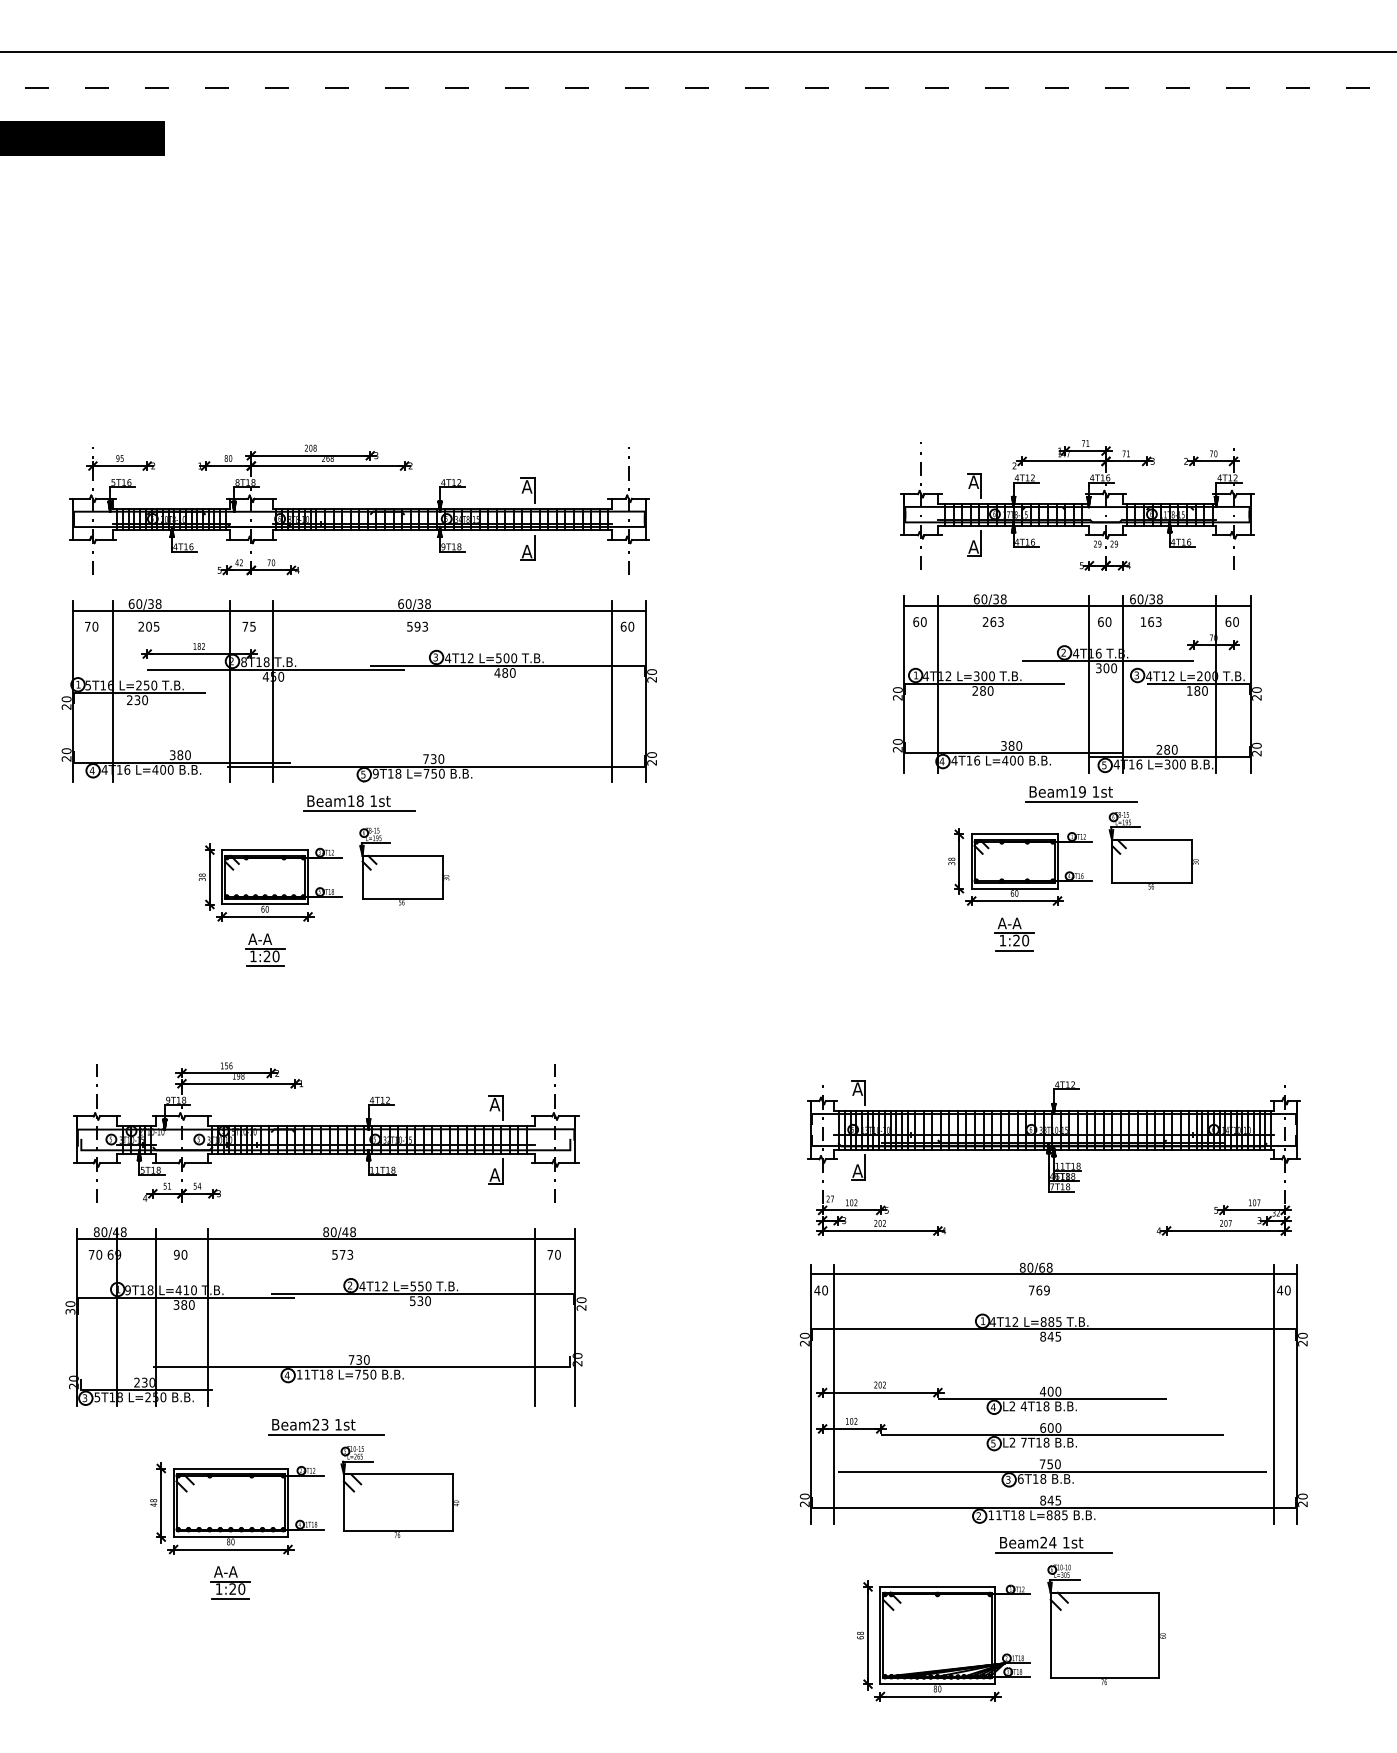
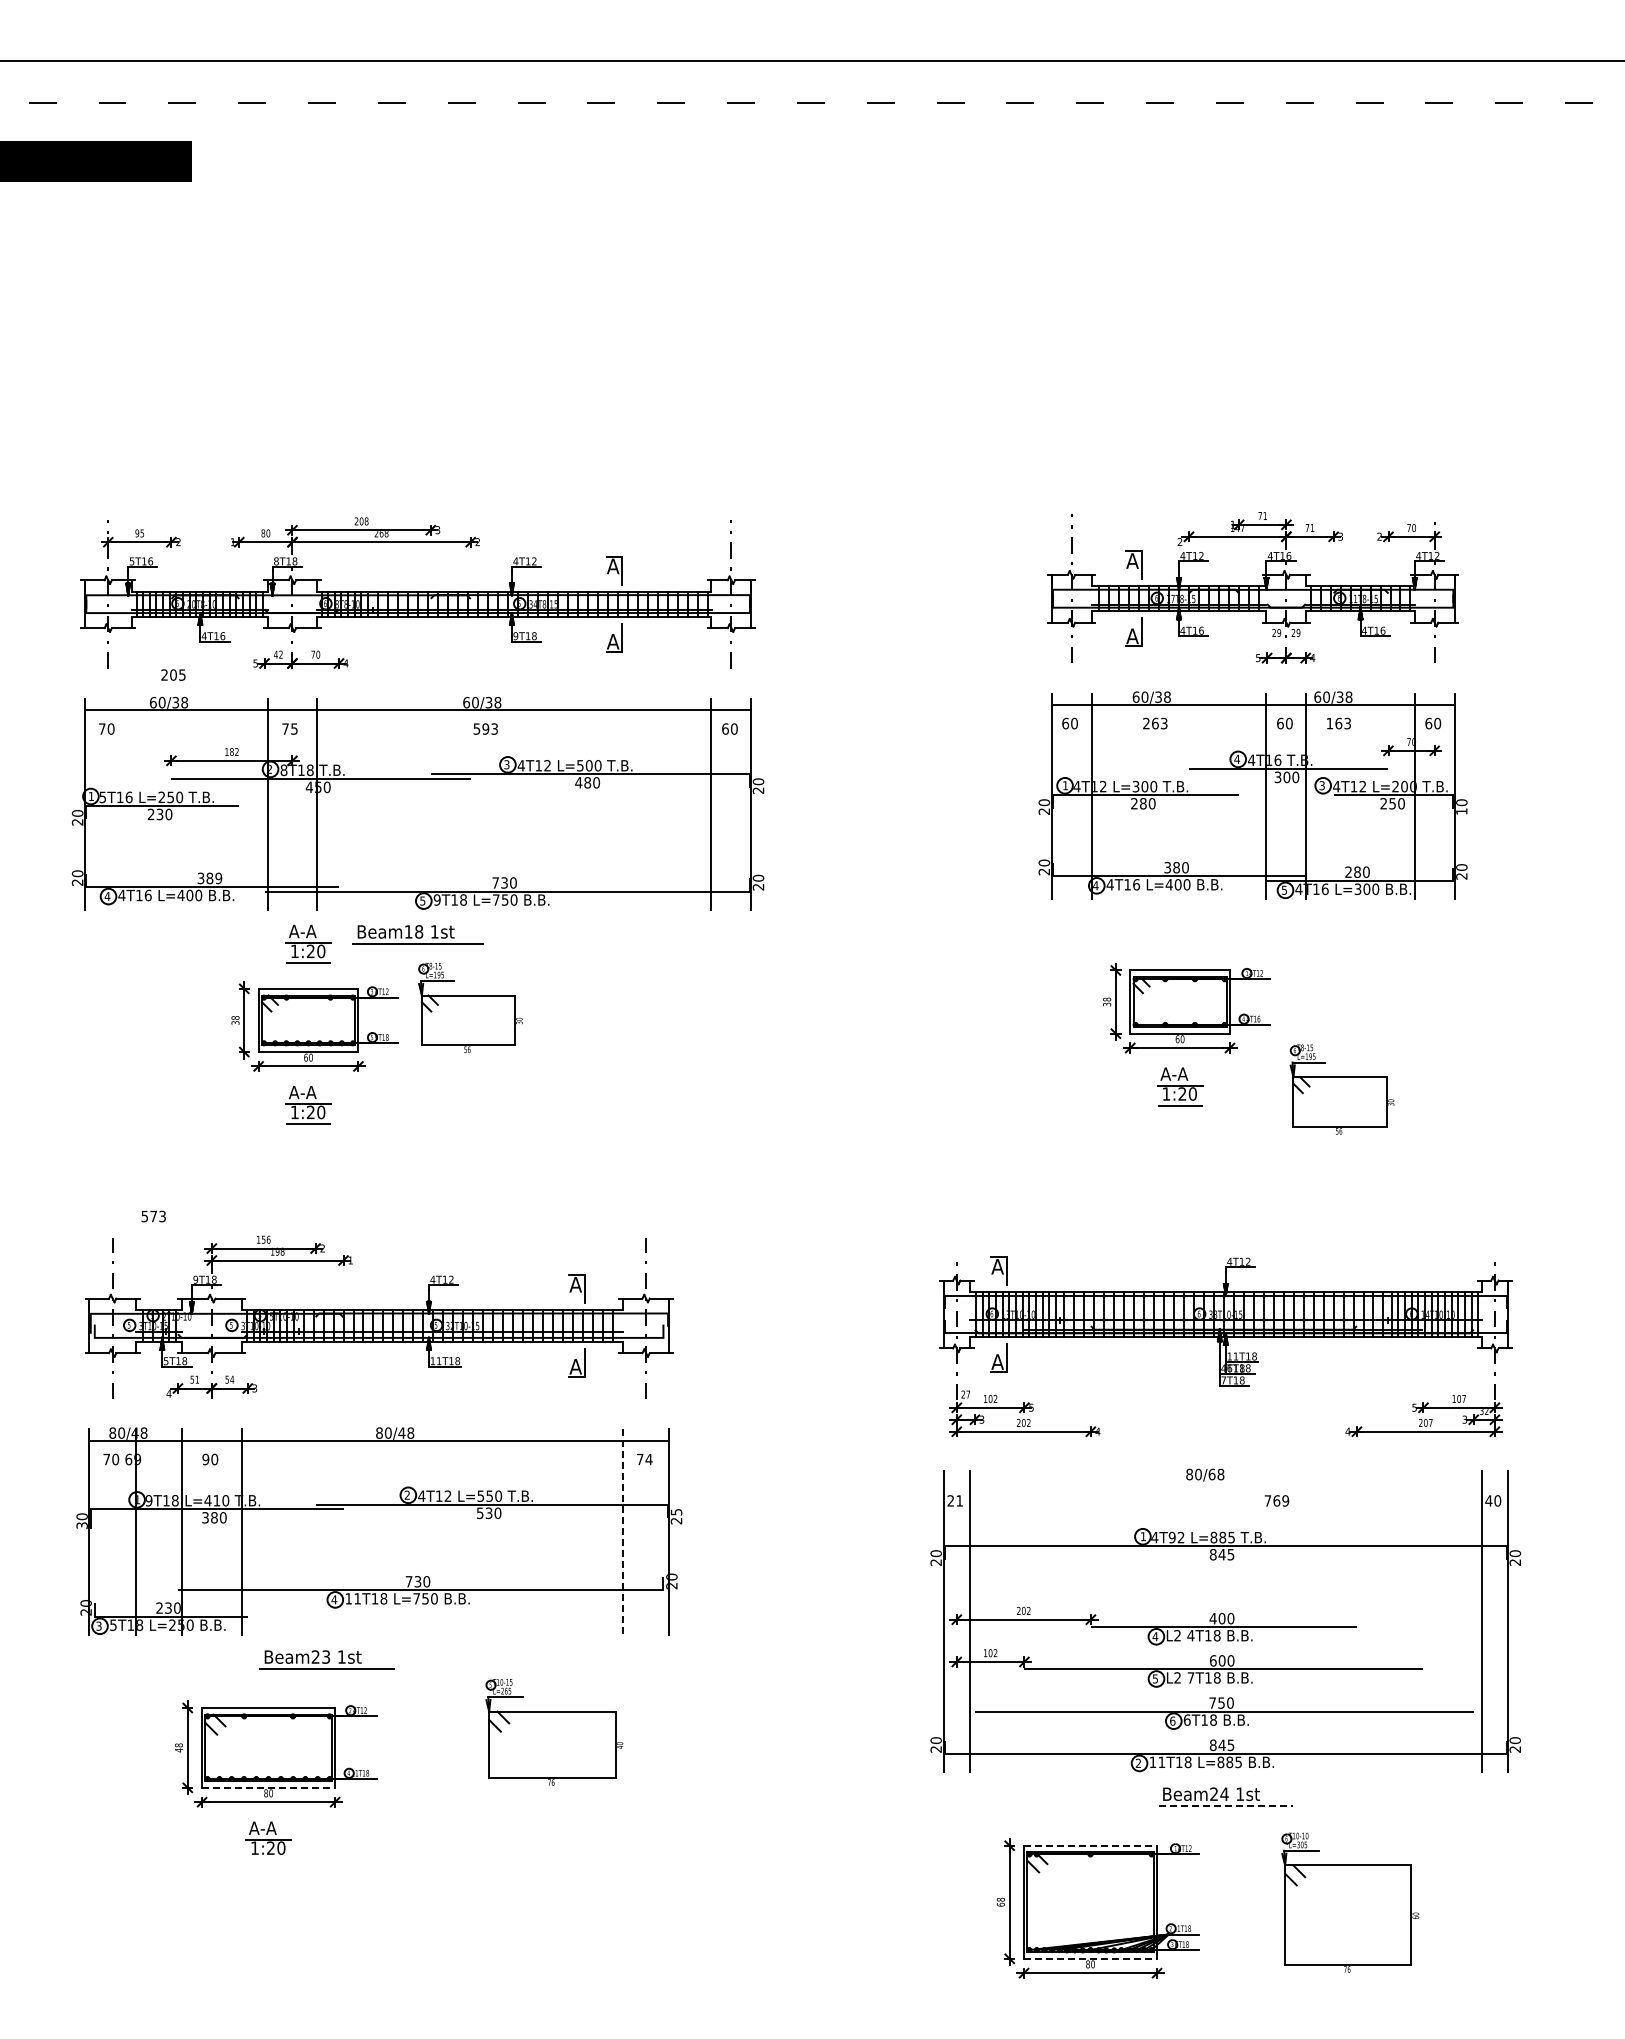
text: (149, 626) -> (173, 674), moved
text: (1063, 652) -> (1237, 758), 2 -> 4
text: (1193, 690) -> (1388, 803), 180 -> 250
line: (112, 691) -> (131, 804), removed
text: (1256, 697) -> (1461, 811), 20 -> 10
text: (187, 755) -> (218, 878), 380 -> 389
part: (1081, 793) -> (1257, 923), removed
part: (265, 811) -> (308, 943), added
part: (1153, 850) -> (1341, 1089), moved
text: (342, 1254) -> (153, 1216), moved
text: (557, 1254) -> (648, 1459), 70 -> 74
line: (1053, 1274) -> (1225, 1482), removed
text: (821, 1290) -> (955, 1500), 40 -> 21
text: (1039, 1290) -> (1276, 1500), moved
text: (581, 1299) -> (676, 1511), 20 -> 25
line: (535, 1317) -> (622, 1532), solid -> dashed
text: (1007, 1321) -> (1171, 1537), 4T12 -> 4T92
part: (326, 1426) -> (327, 1659), moved
text: (1008, 1479) -> (1172, 1720), 3 -> 6
part: (400, 1492) -> (554, 1732), moved
line: (230, 1536) -> (268, 1787), solid -> dashed
line: (1053, 1552) -> (1225, 1805), solid -> dashed
line: (937, 1586) -> (1090, 1845), solid -> dashed
line: (230, 1598) -> (268, 1859), removed
part: (1106, 1624) -> (1350, 1902), moved
line: (937, 1683) -> (1090, 1958), solid -> dashed

